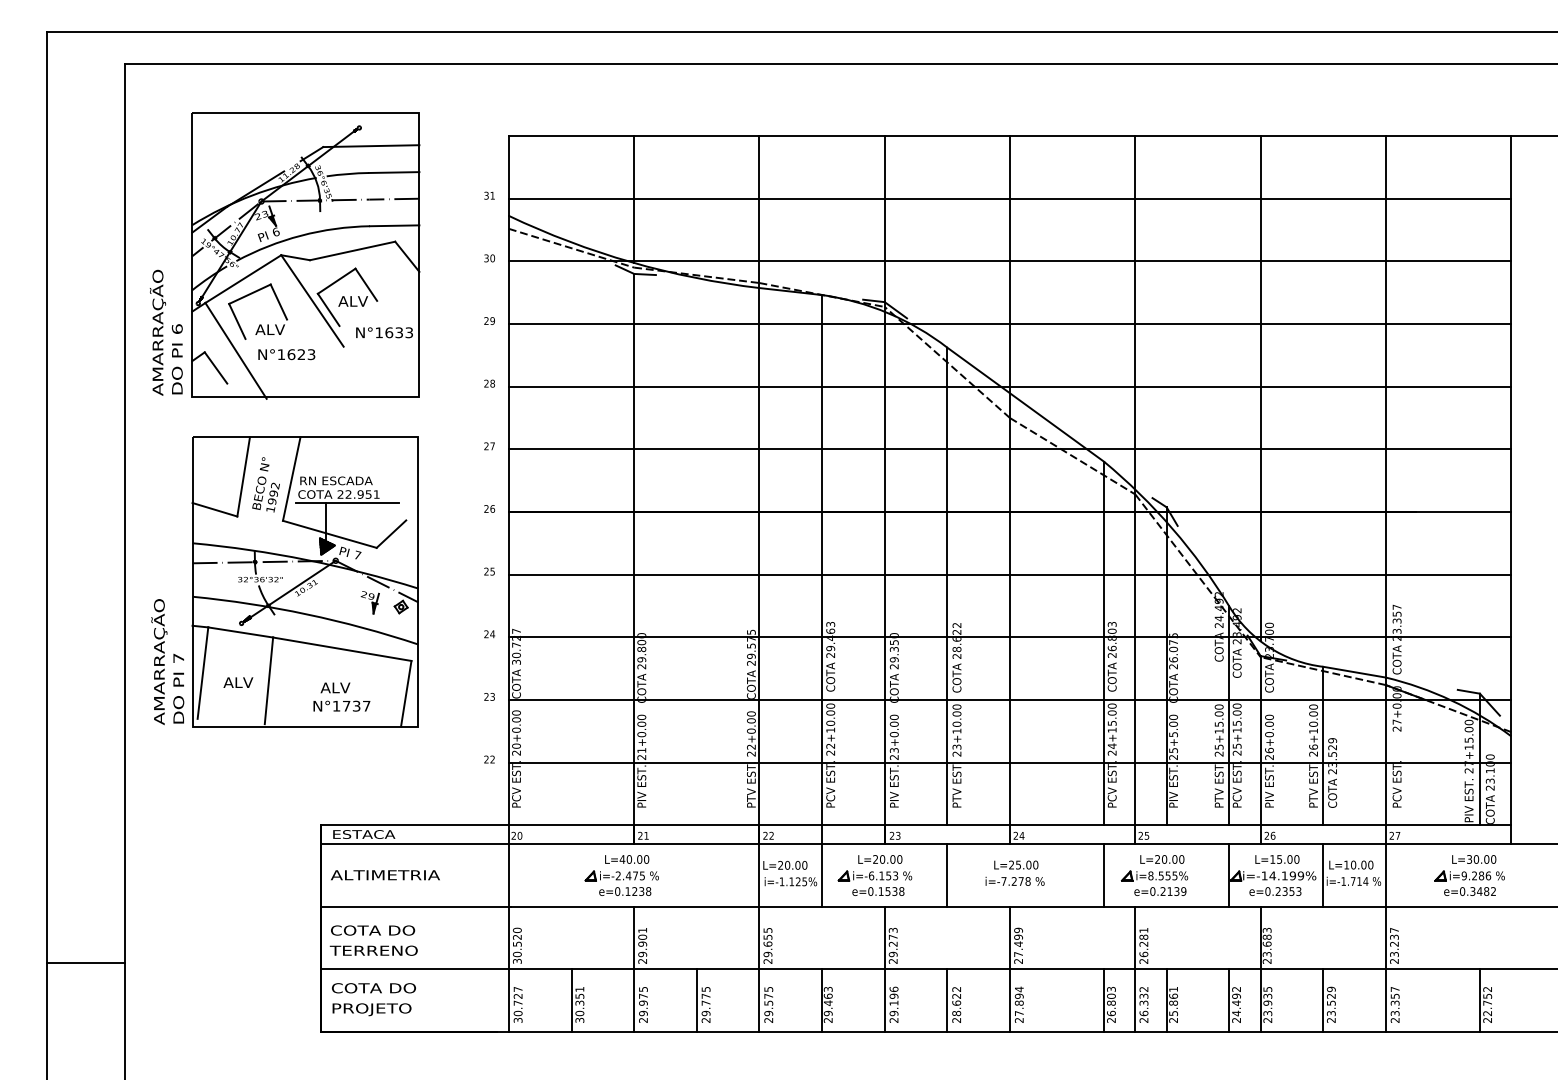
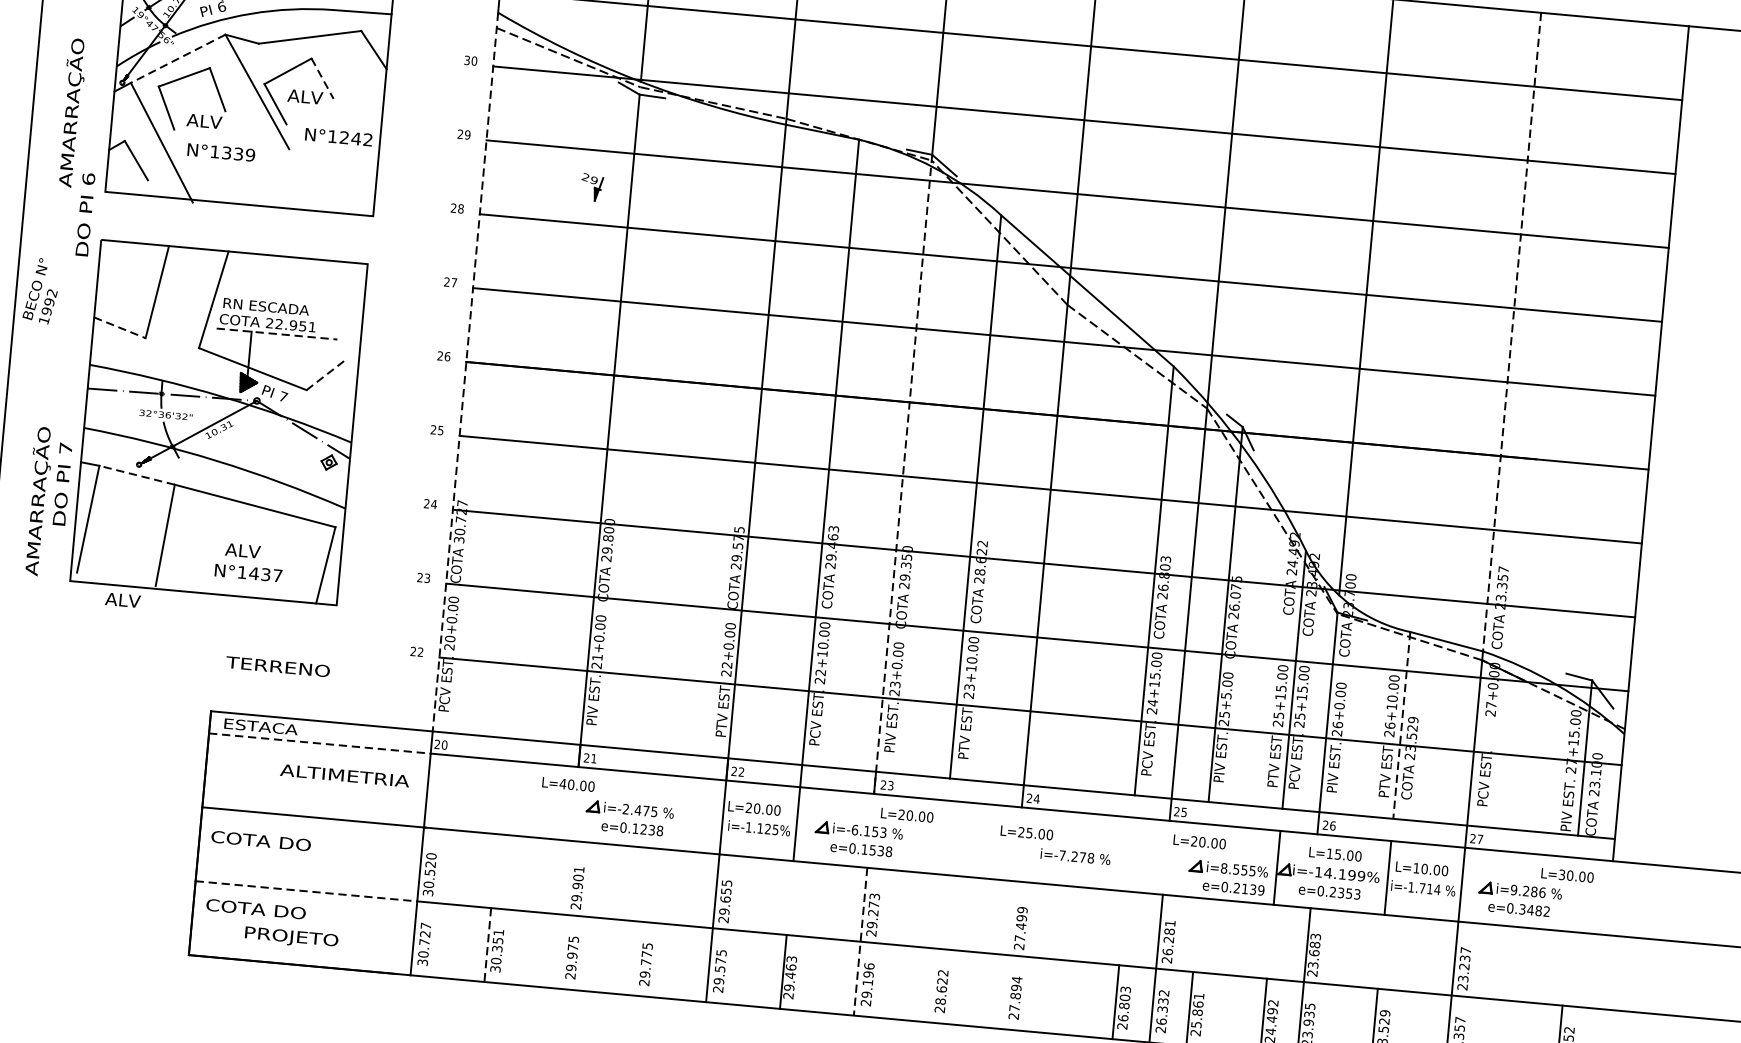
line: (243, 279) -> (178, 59), solid -> dashed
line: (366, 285) -> (322, 79), solid -> dashed
text: (398, 332) -> (355, 138), N°1633 -> N°1242
text: (301, 354) -> (238, 153), N°1623 -> N°1339
text: (176, 359) -> (84, 214), moved
line: (1385, 406) -> (1511, 331), solid -> dashed
text: (265, 484) -> (40, 290), moved
line: (348, 503) -> (278, 334), solid -> dashed
line: (215, 509) -> (120, 327), solid -> dashed
line: (508, 520) -> (464, 371), solid -> dashed
line: (391, 533) -> (325, 374), solid -> dashed
line: (884, 573) -> (902, 474), solid -> dashed
part: (369, 602) -> (591, 187), moved
line: (240, 632) -> (136, 475), solid -> dashed
text: (238, 682) -> (123, 600), moved
text: (178, 688) -> (62, 483), moved
text: (346, 706) -> (253, 573), N°1737 -> N°1437
line: (1323, 746) -> (1401, 725), solid -> dashed
line: (414, 844) -> (319, 744), solid -> dashed
text: (880, 859) -> (907, 815), moved
text: (385, 875) -> (344, 776), moved
line: (947, 875) -> (944, 837), removed
line: (1104, 875) -> (1129, 854), removed
text: (1014, 880) -> (1075, 855), moved
part: (621, 882) -> (628, 817), moved
part: (1154, 882) -> (1227, 876), moved
part: (1469, 882) -> (1519, 898), moved
text: (373, 950) -> (277, 666), moved
line: (634, 968) -> (565, 913), removed
line: (1010, 968) -> (1008, 954), removed
line: (414, 969) -> (305, 891), solid -> dashed
line: (884, 969) -> (860, 941), solid -> dashed
line: (696, 1000) -> (635, 958), removed
line: (947, 1000) -> (931, 985), removed
line: (571, 1001) -> (487, 946), solid -> dashed
text: (371, 1009) -> (291, 937), moved

